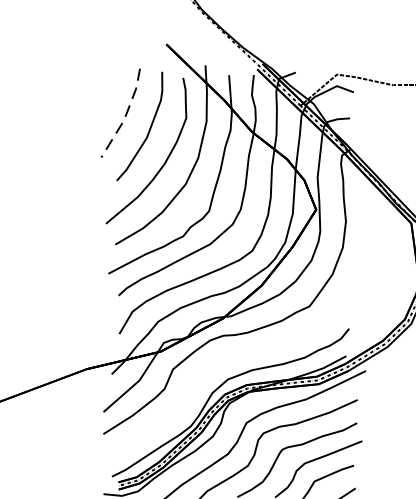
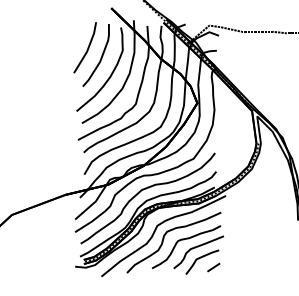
line: (126, 116) -> (88, 49), dashed -> solid
curve: (222, 361) -> (143, 190), added

